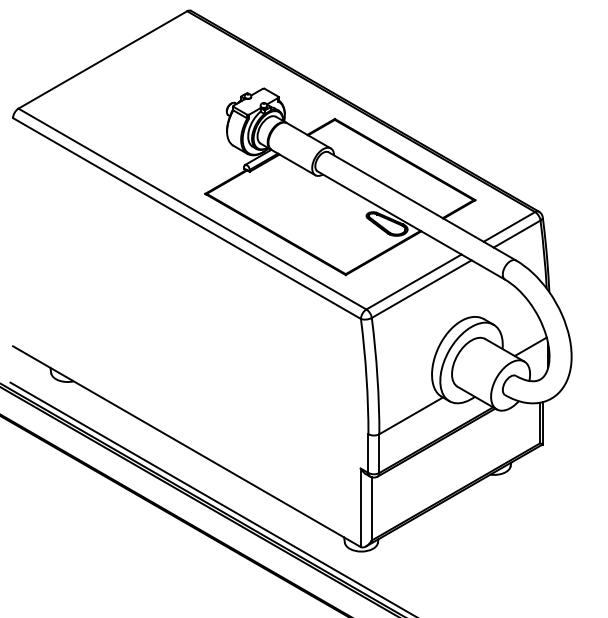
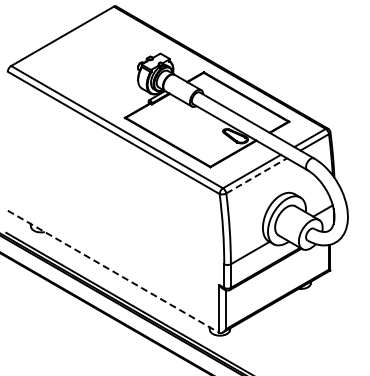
line: (423, 288) -> (257, 175), solid -> dashed
line: (188, 447) -> (114, 272), solid -> dashed

